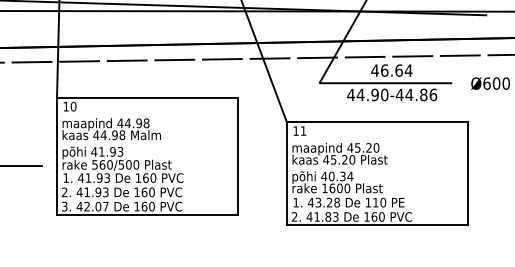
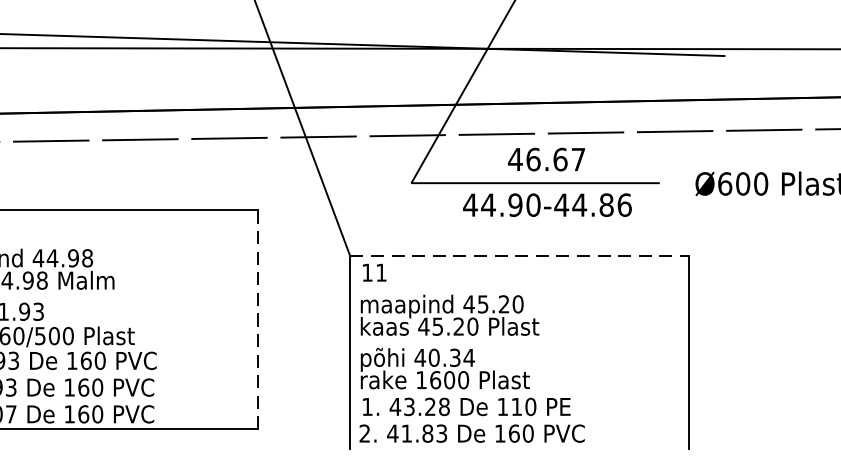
text: (408, 70) -> (578, 159), 46.64 -> 46.67
line: (377, 122) -> (519, 256), solid -> dashed
line: (237, 156) -> (257, 320), solid -> dashed
line: (376, 225) -> (518, 449), removed

